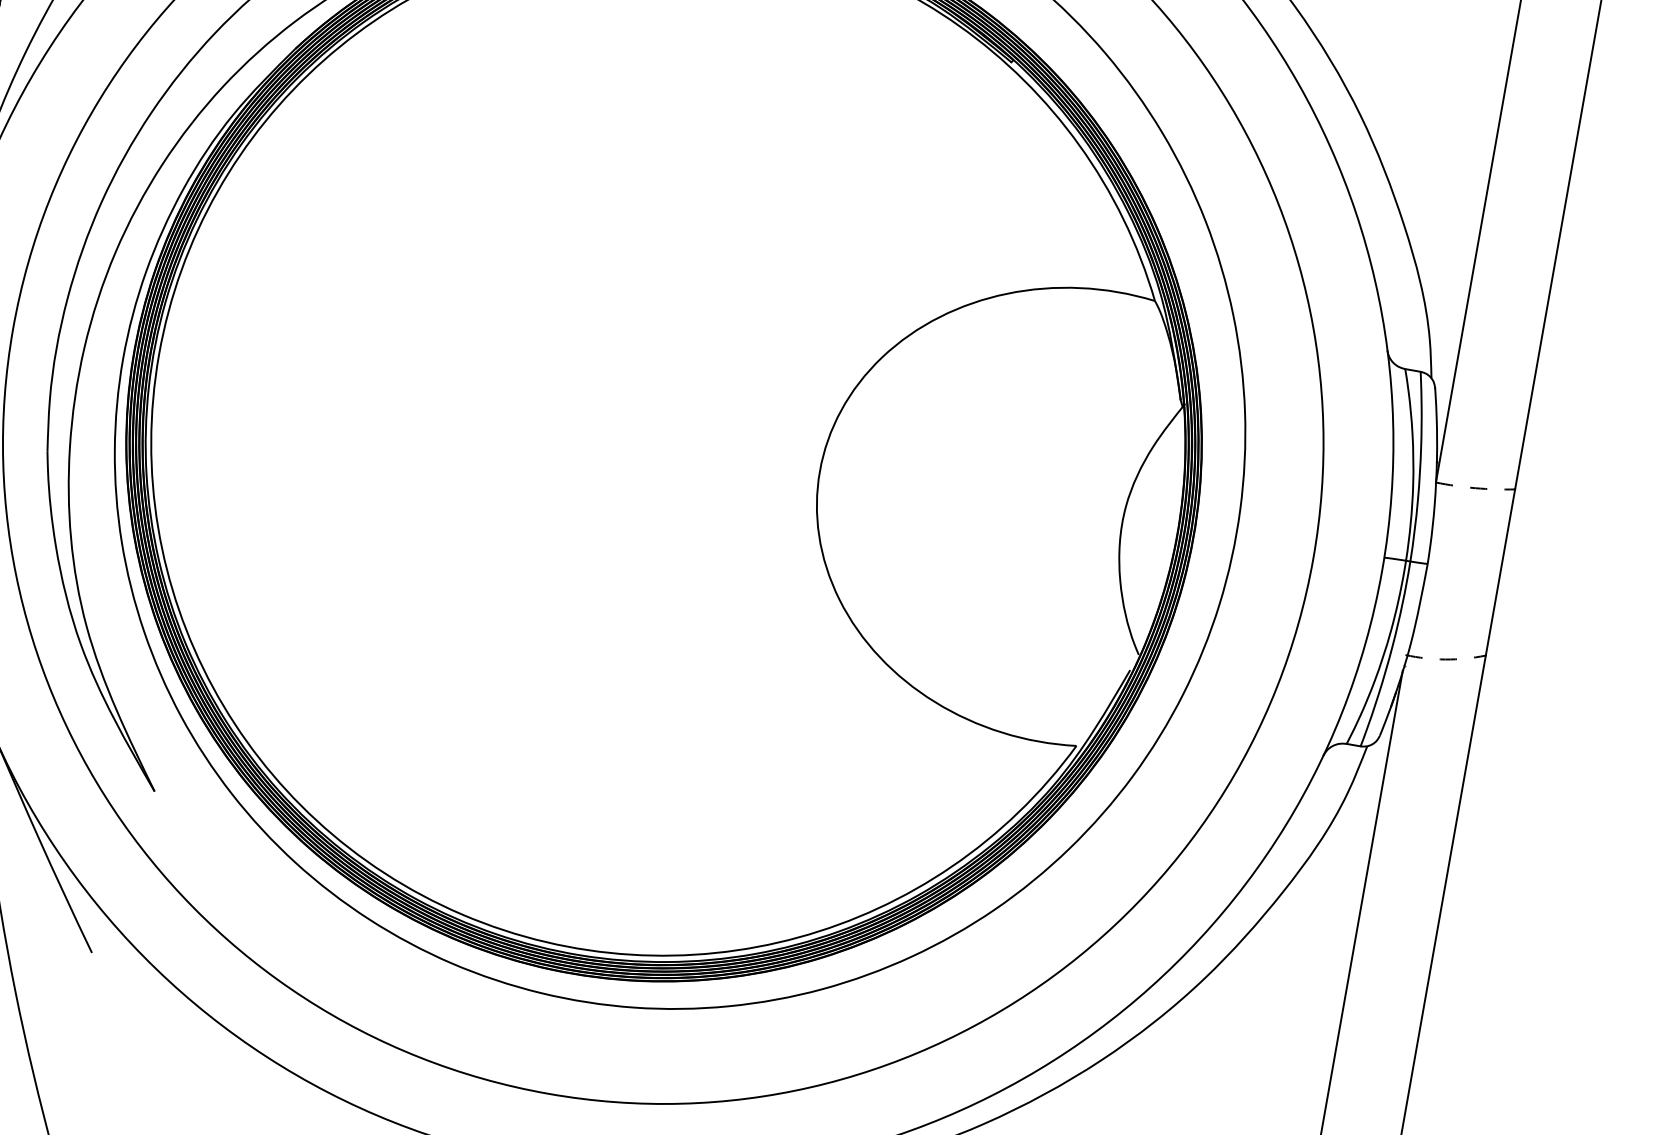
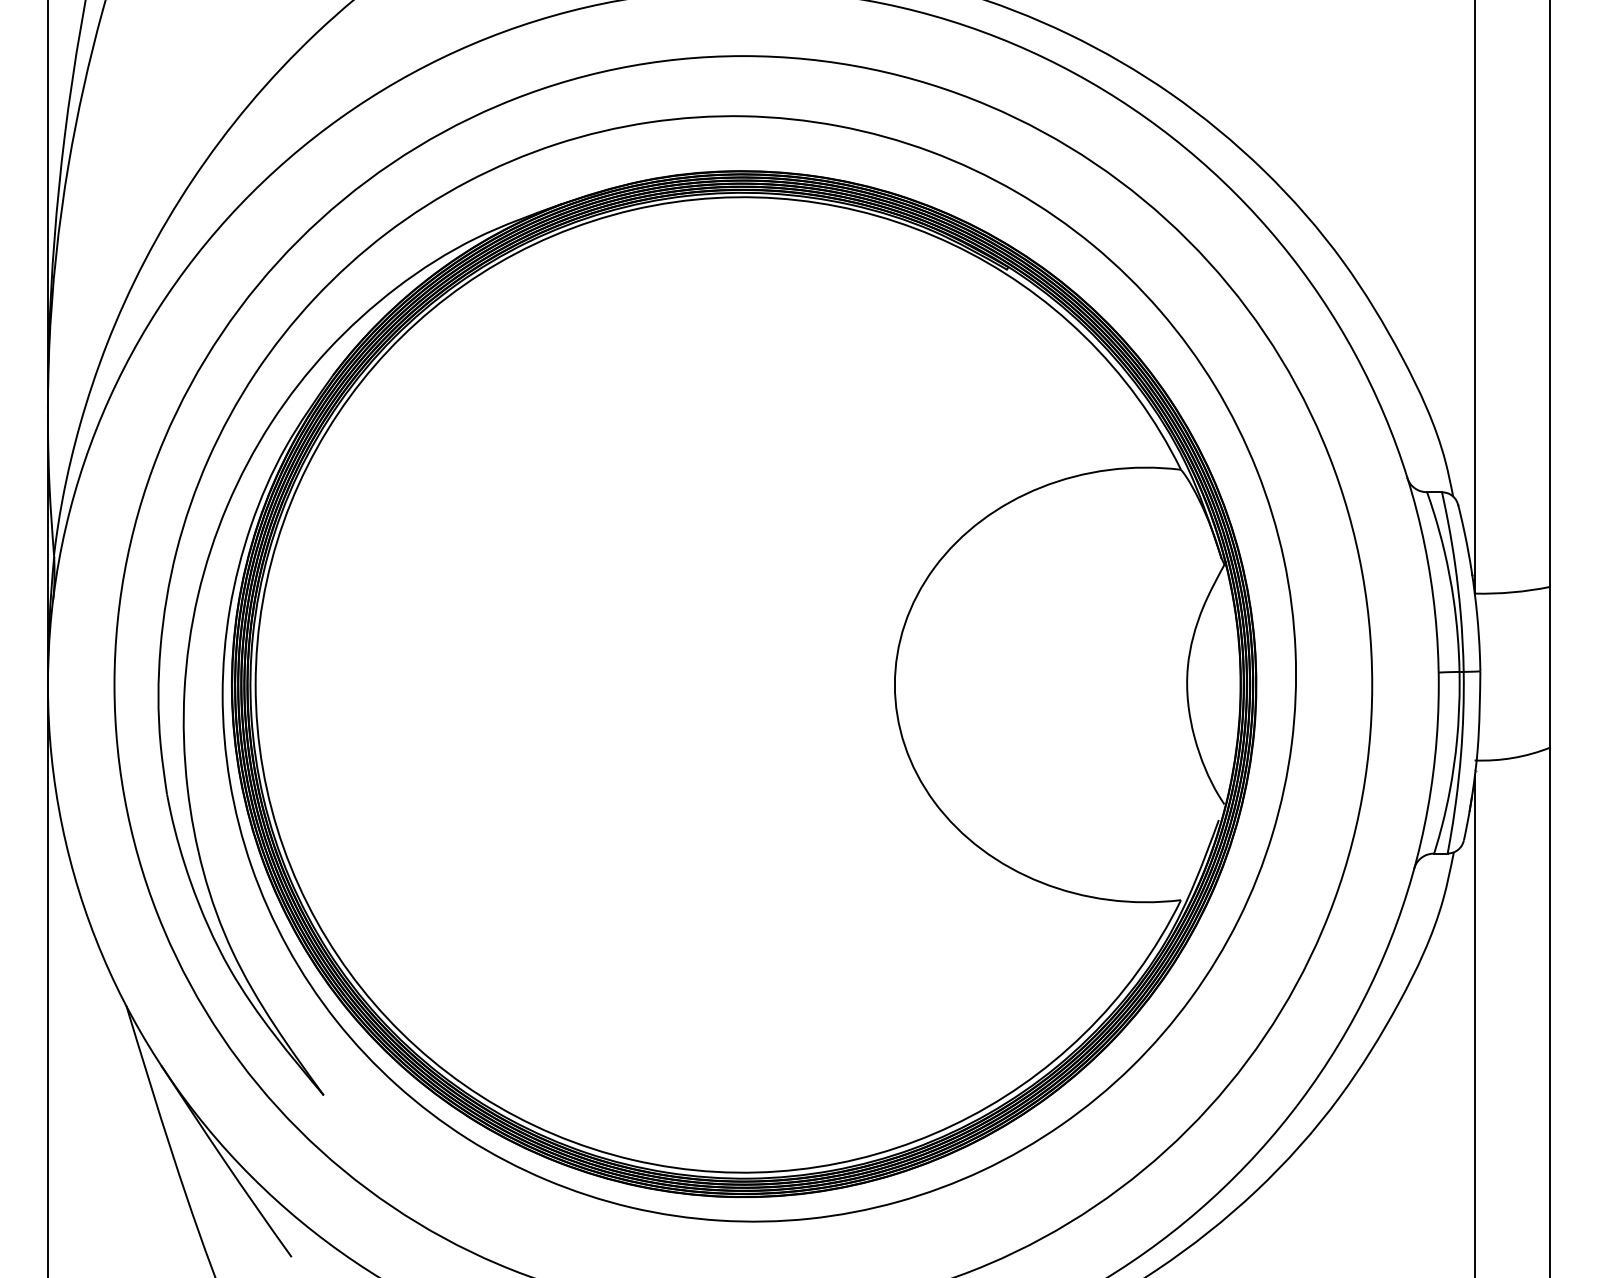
arc: (1475, 488) -> (1512, 592), dashed -> solid
arc: (1446, 660) -> (1513, 758), dashed -> solid

